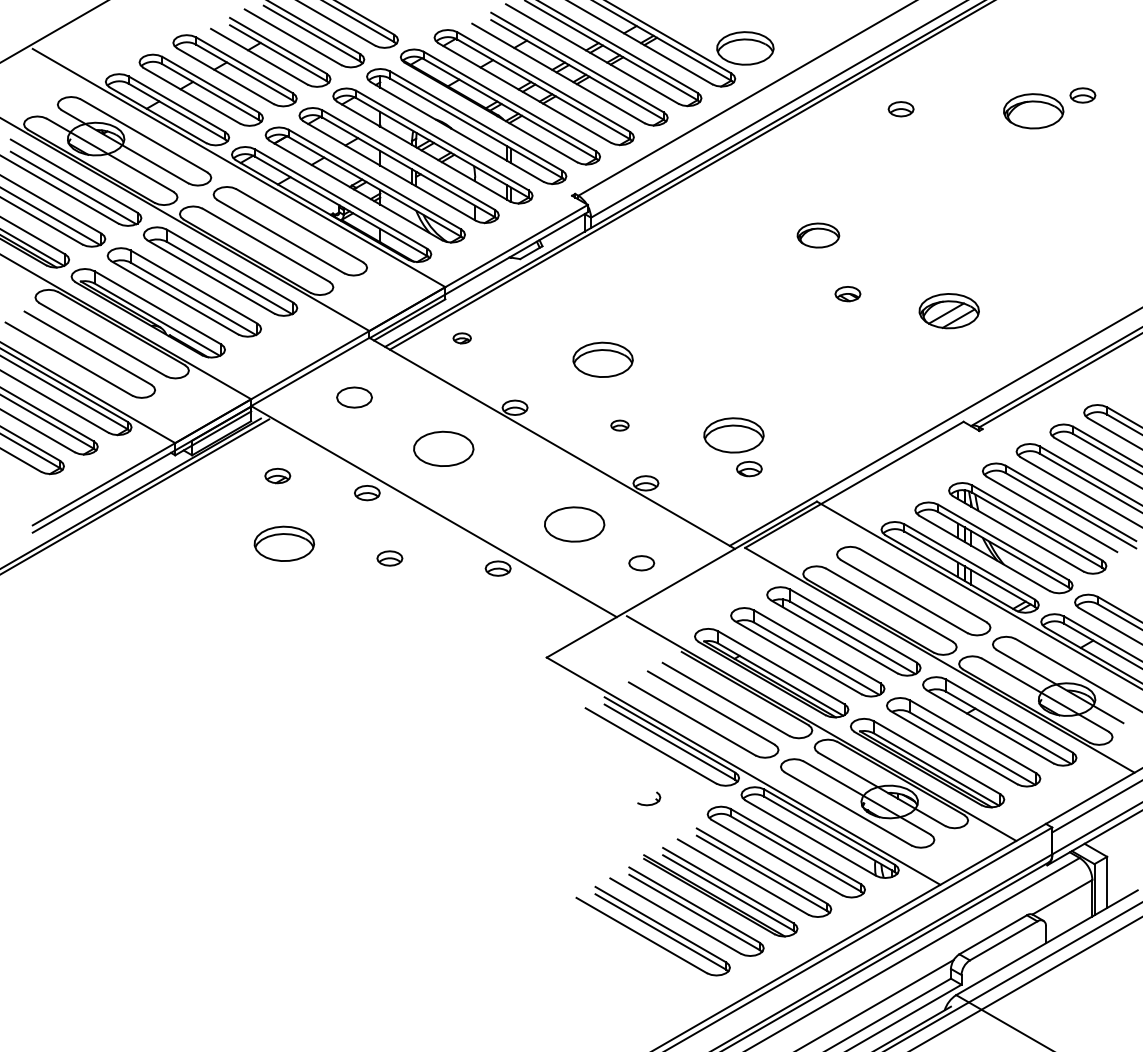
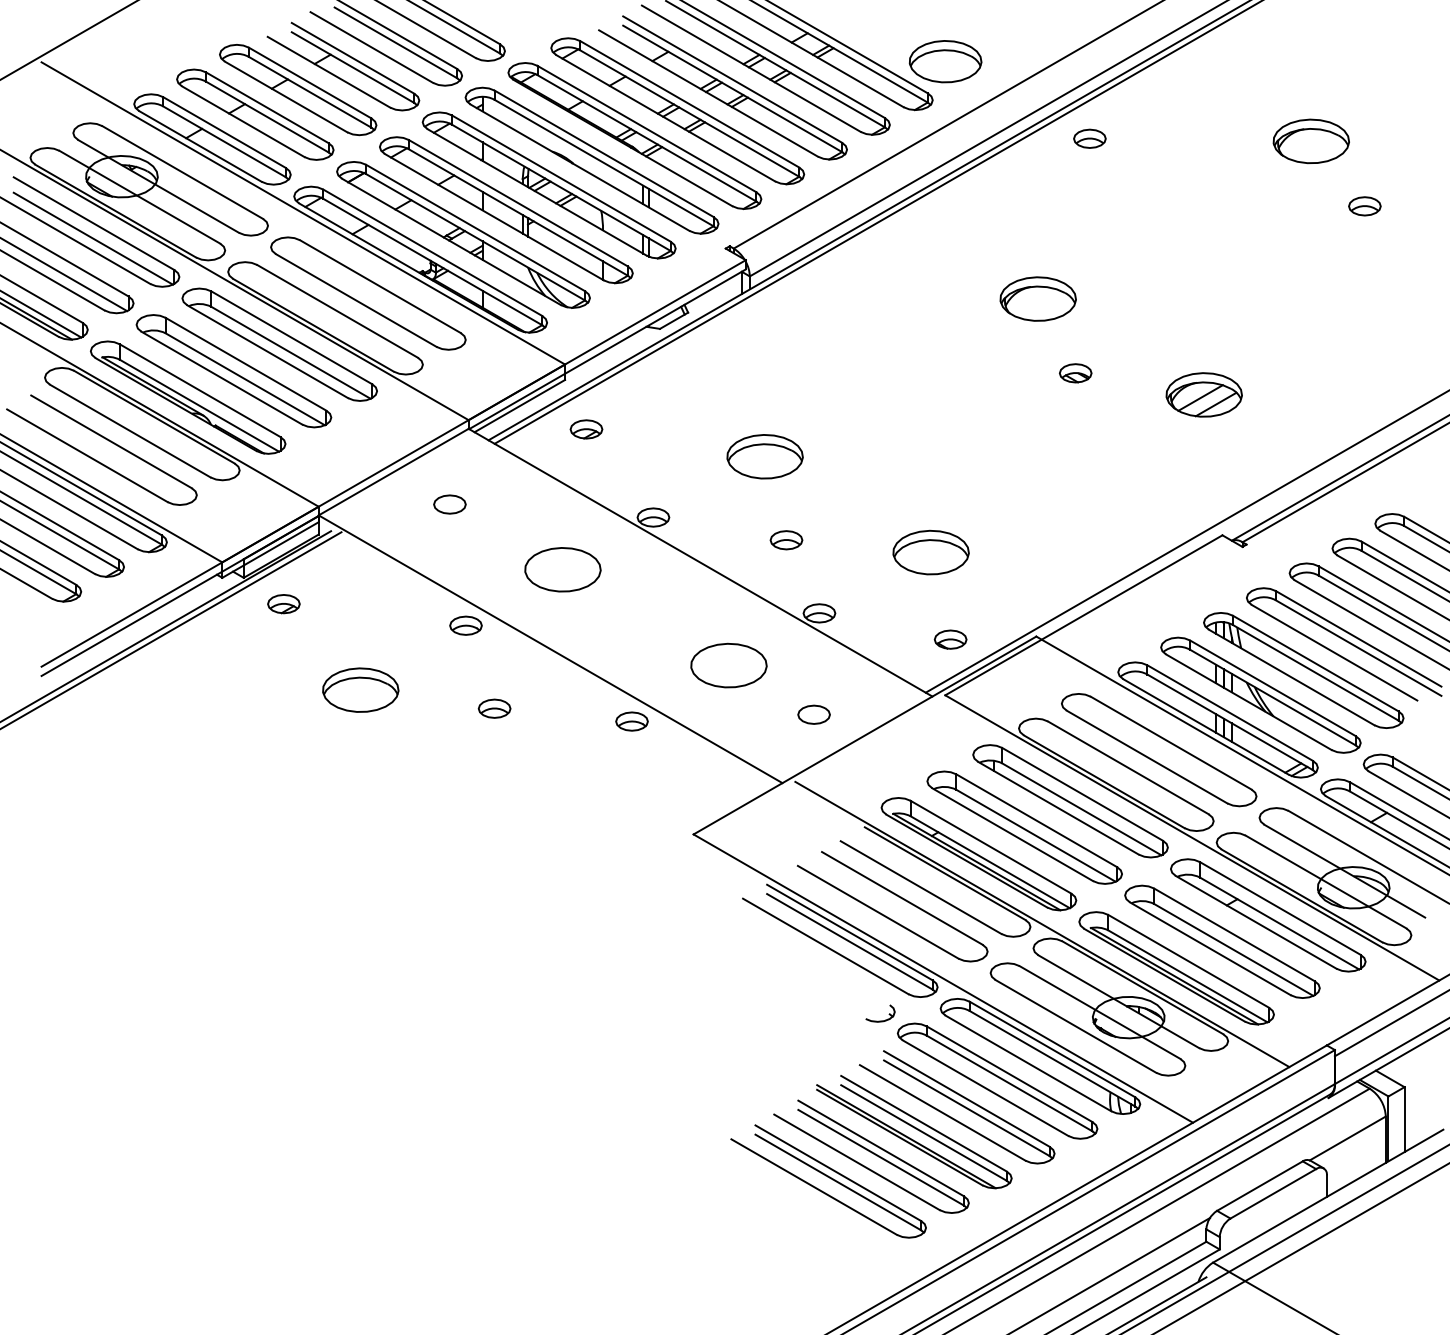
part: (1082, 95) -> (1364, 206), moved
part: (900, 109) -> (1089, 139), moved
part: (818, 235) -> (1038, 298), size x1.43
part: (461, 338) -> (585, 429), size x1.43
part: (354, 397) -> (449, 504), size x0.71
part: (619, 425) -> (785, 540), size x1.43
part: (749, 469) -> (950, 640), moved
part: (277, 475) -> (283, 603), moved
part: (649, 798) -> (881, 1013), moved

